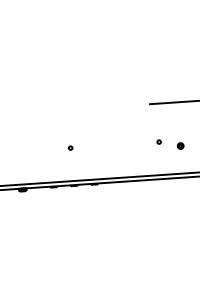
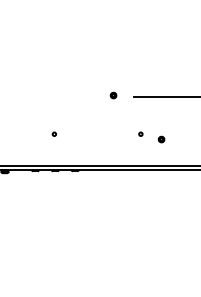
part: (128, 104) -> (113, 95), added

